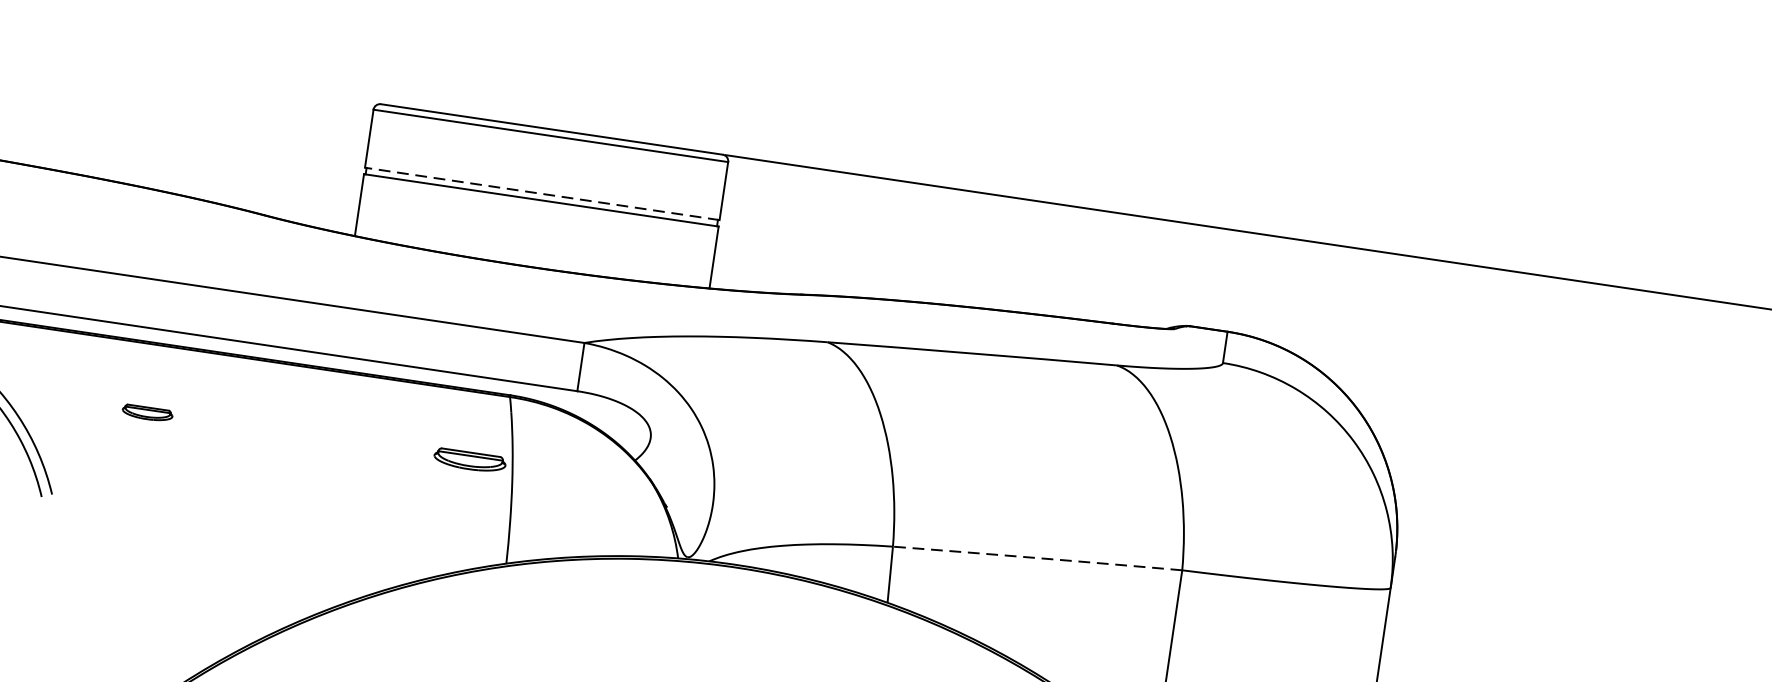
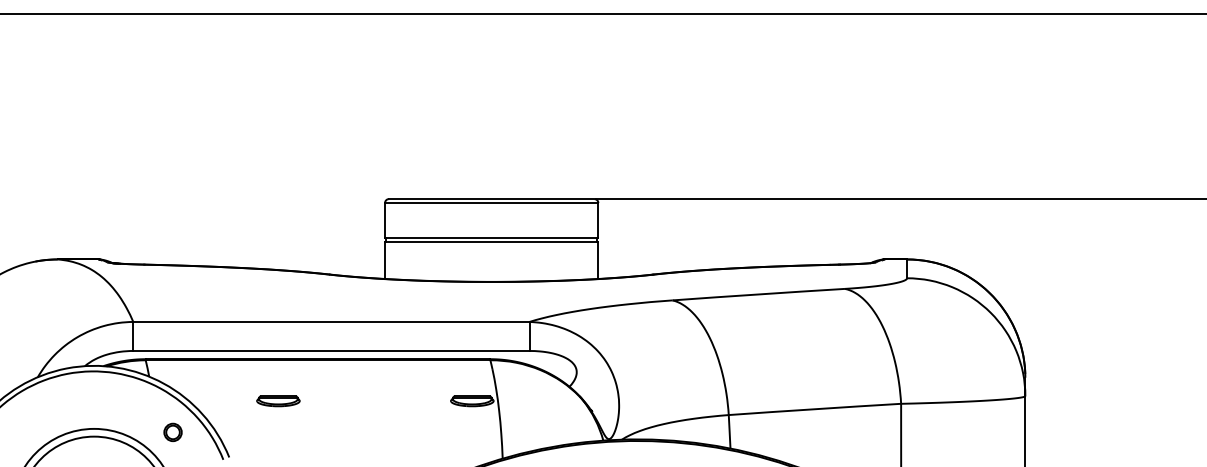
line: (542, 193) -> (491, 237), dashed -> solid
part: (147, 413) -> (278, 401), size x1.43
arc: (1036, 558) -> (814, 409), dashed -> solid

